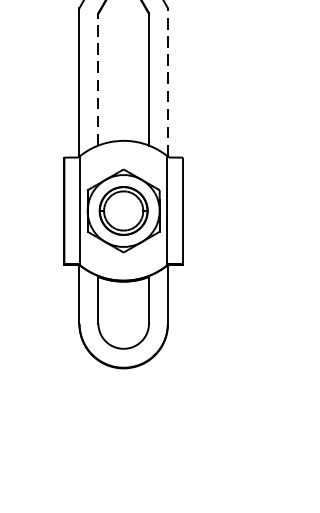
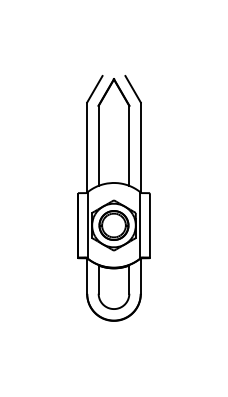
line: (98, 78) -> (98, 145), dashed -> solid
line: (167, 82) -> (140, 147), dashed -> solid

